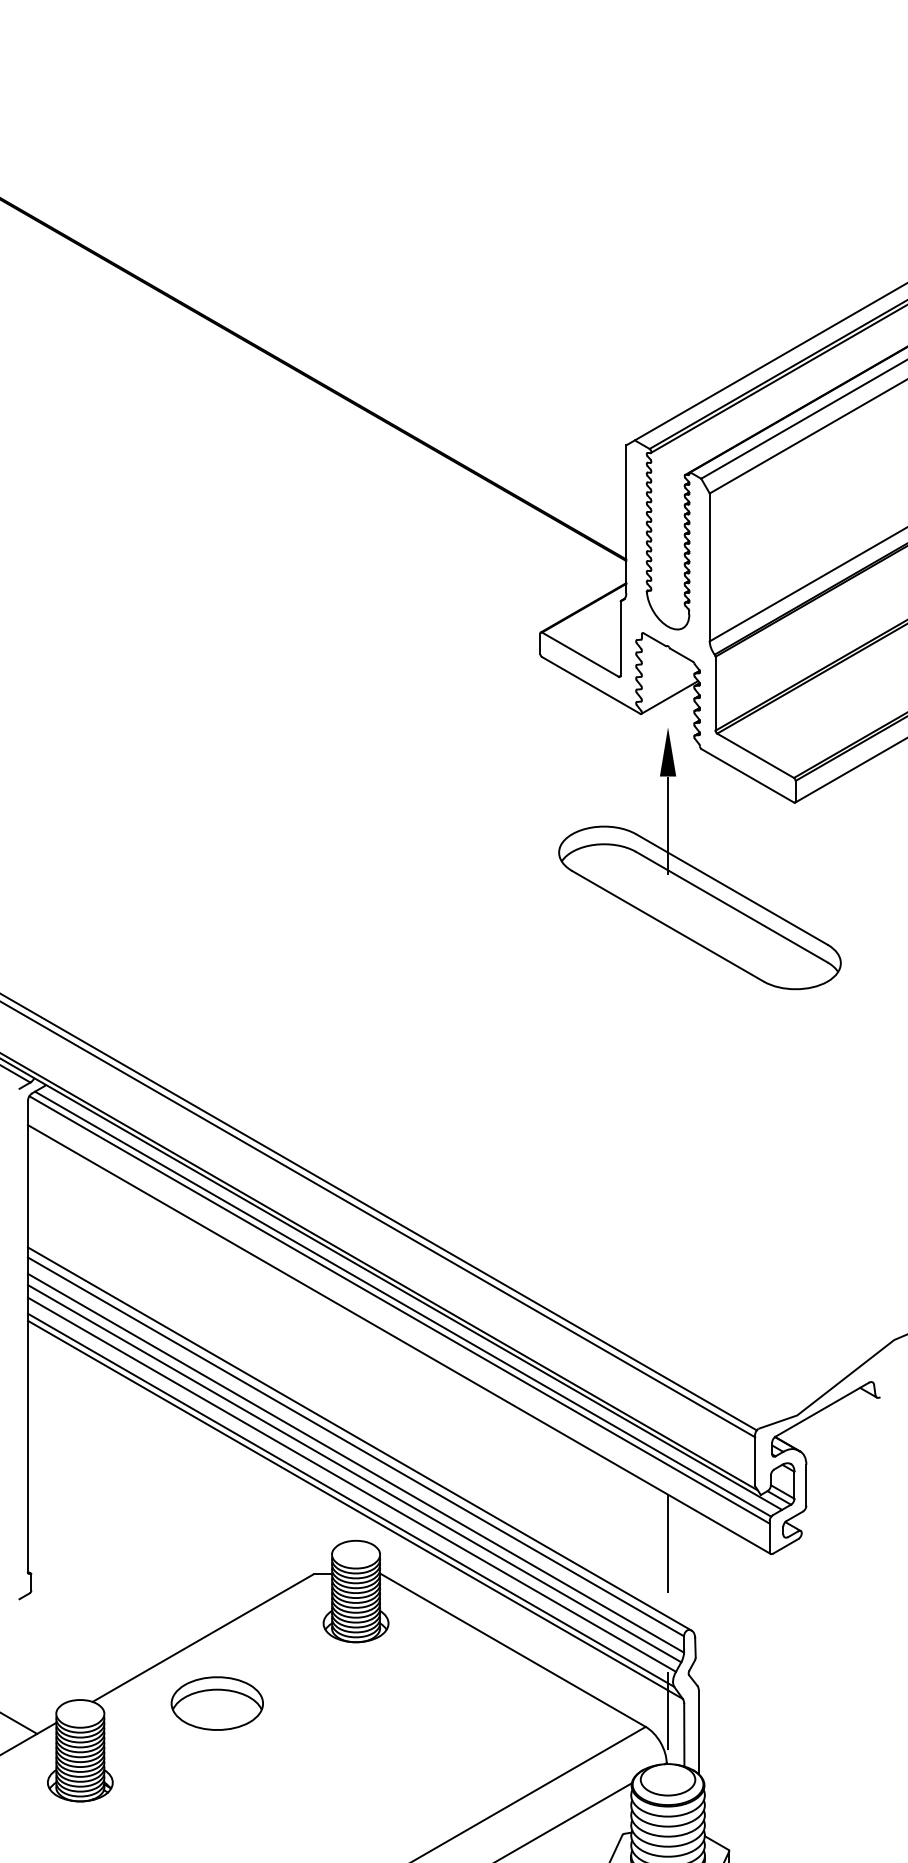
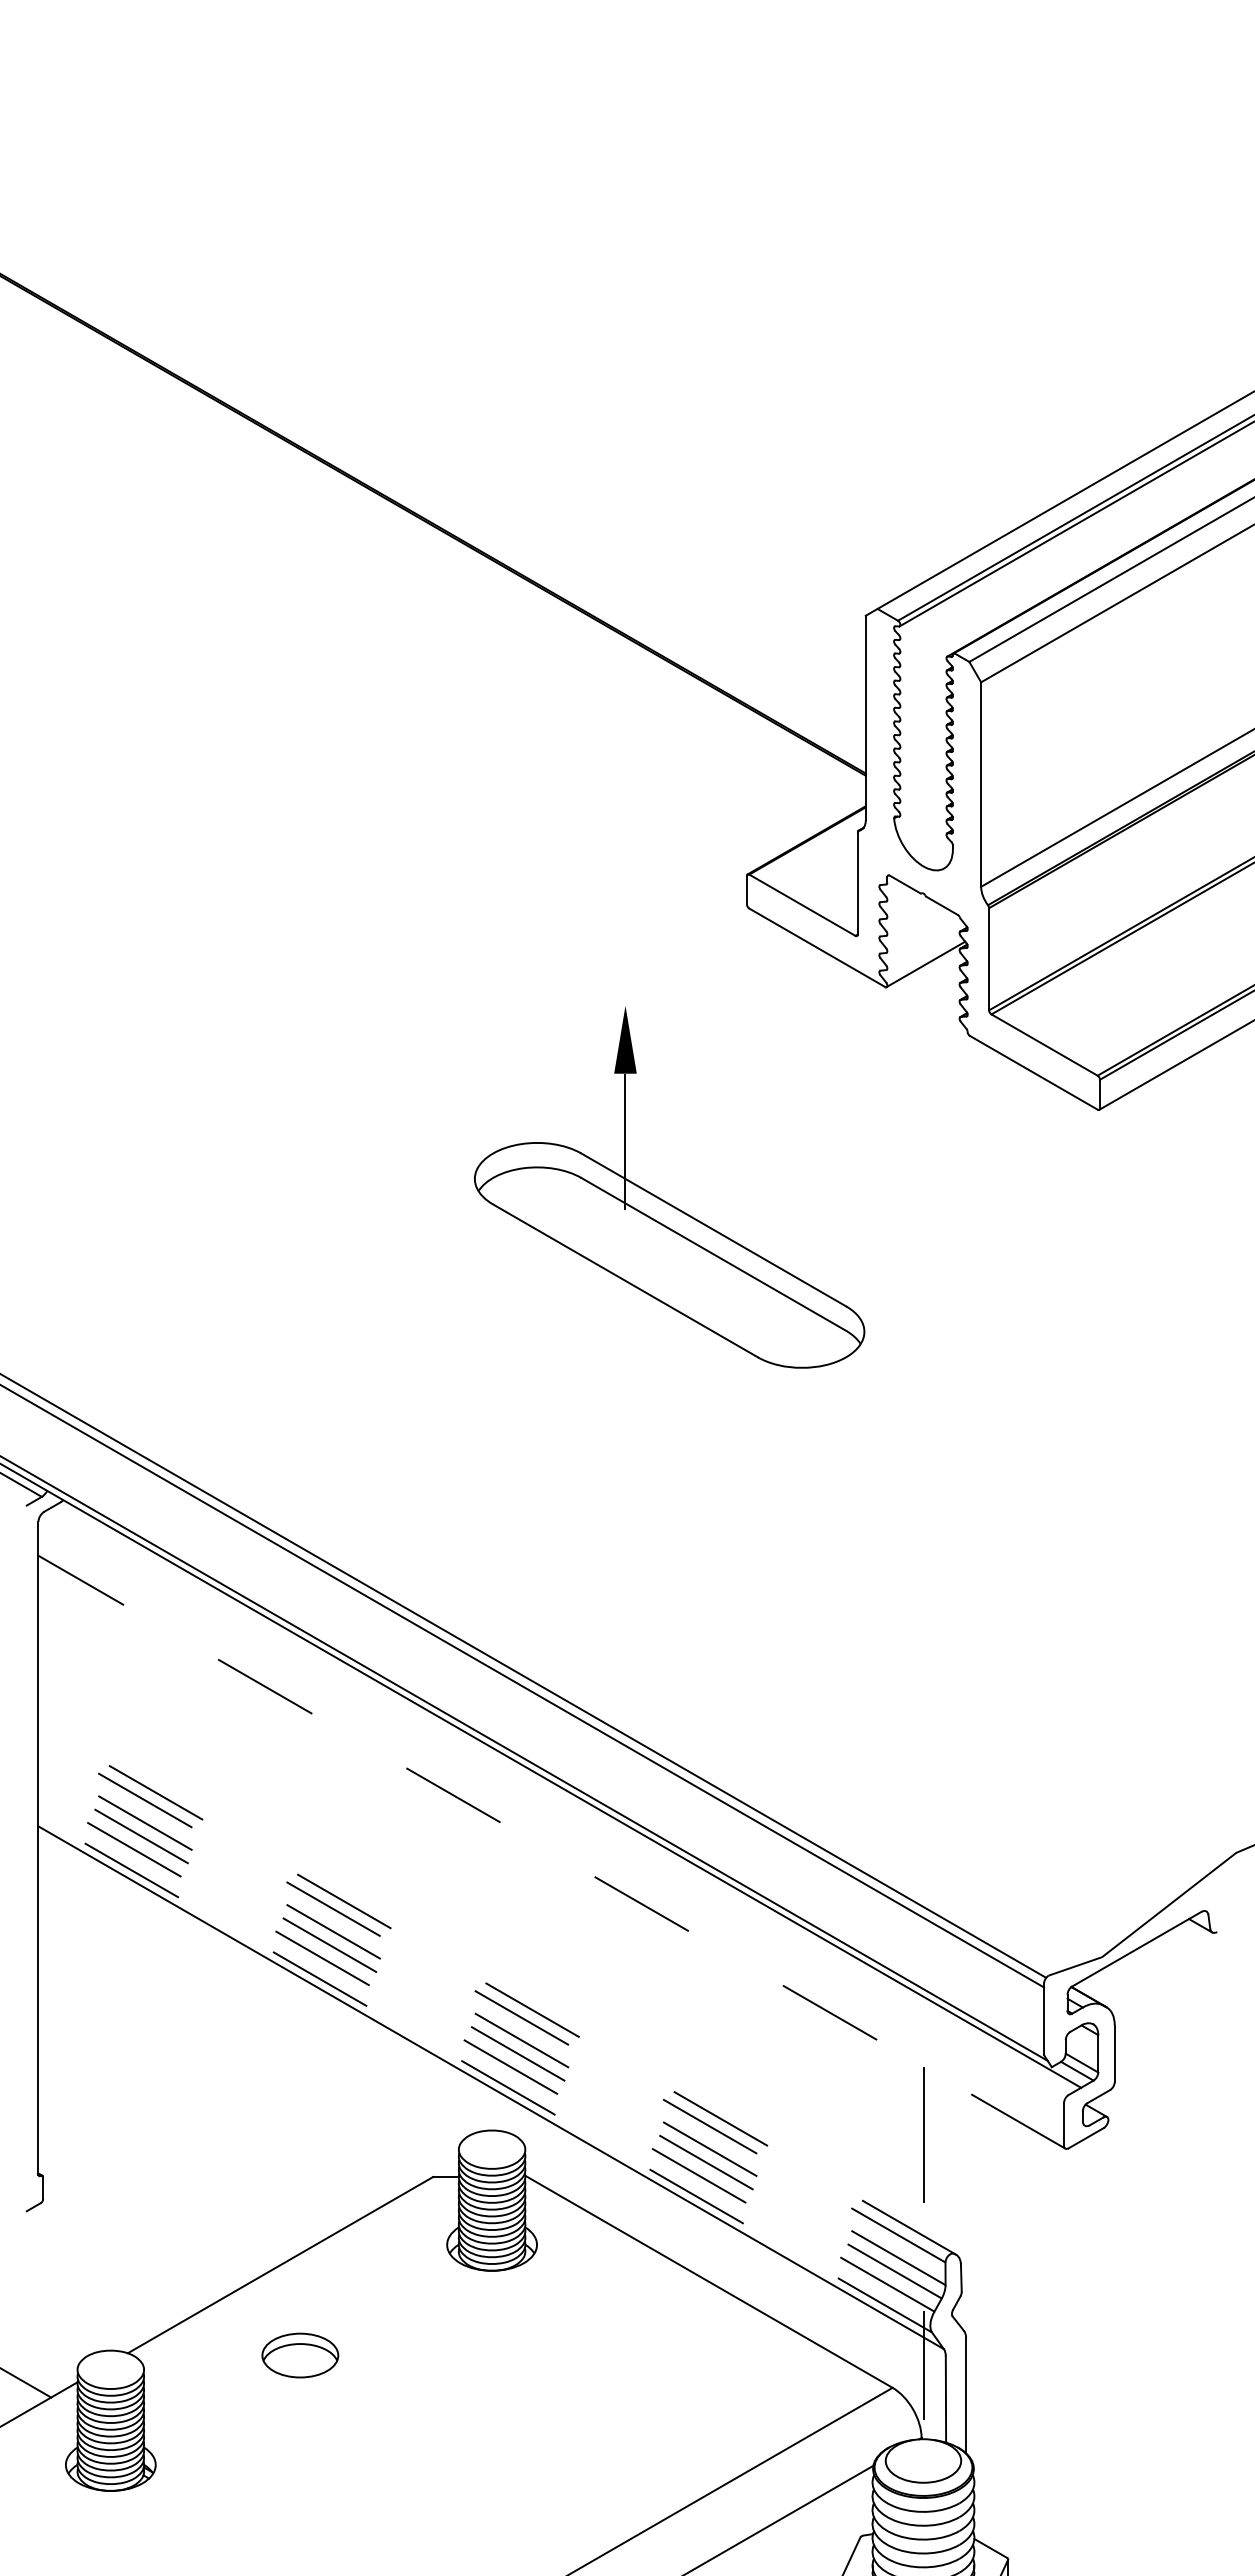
part: (695, 867) -> (663, 1199), moved
line: (403, 1304) -> (557, 1803), removed
line: (399, 1309) -> (552, 1810), removed
line: (399, 1339) -> (551, 1852), solid -> dashed
line: (359, 1438) -> (497, 1989), solid -> dashed
line: (355, 1446) -> (491, 2000), solid -> dashed
line: (356, 1463) -> (492, 2023), solid -> dashed
line: (354, 1473) -> (490, 2037), solid -> dashed
line: (352, 1484) -> (486, 2052), solid -> dashed
line: (351, 1500) -> (485, 2074), solid -> dashed
part: (217, 1703) -> (300, 2355), size x0.6

